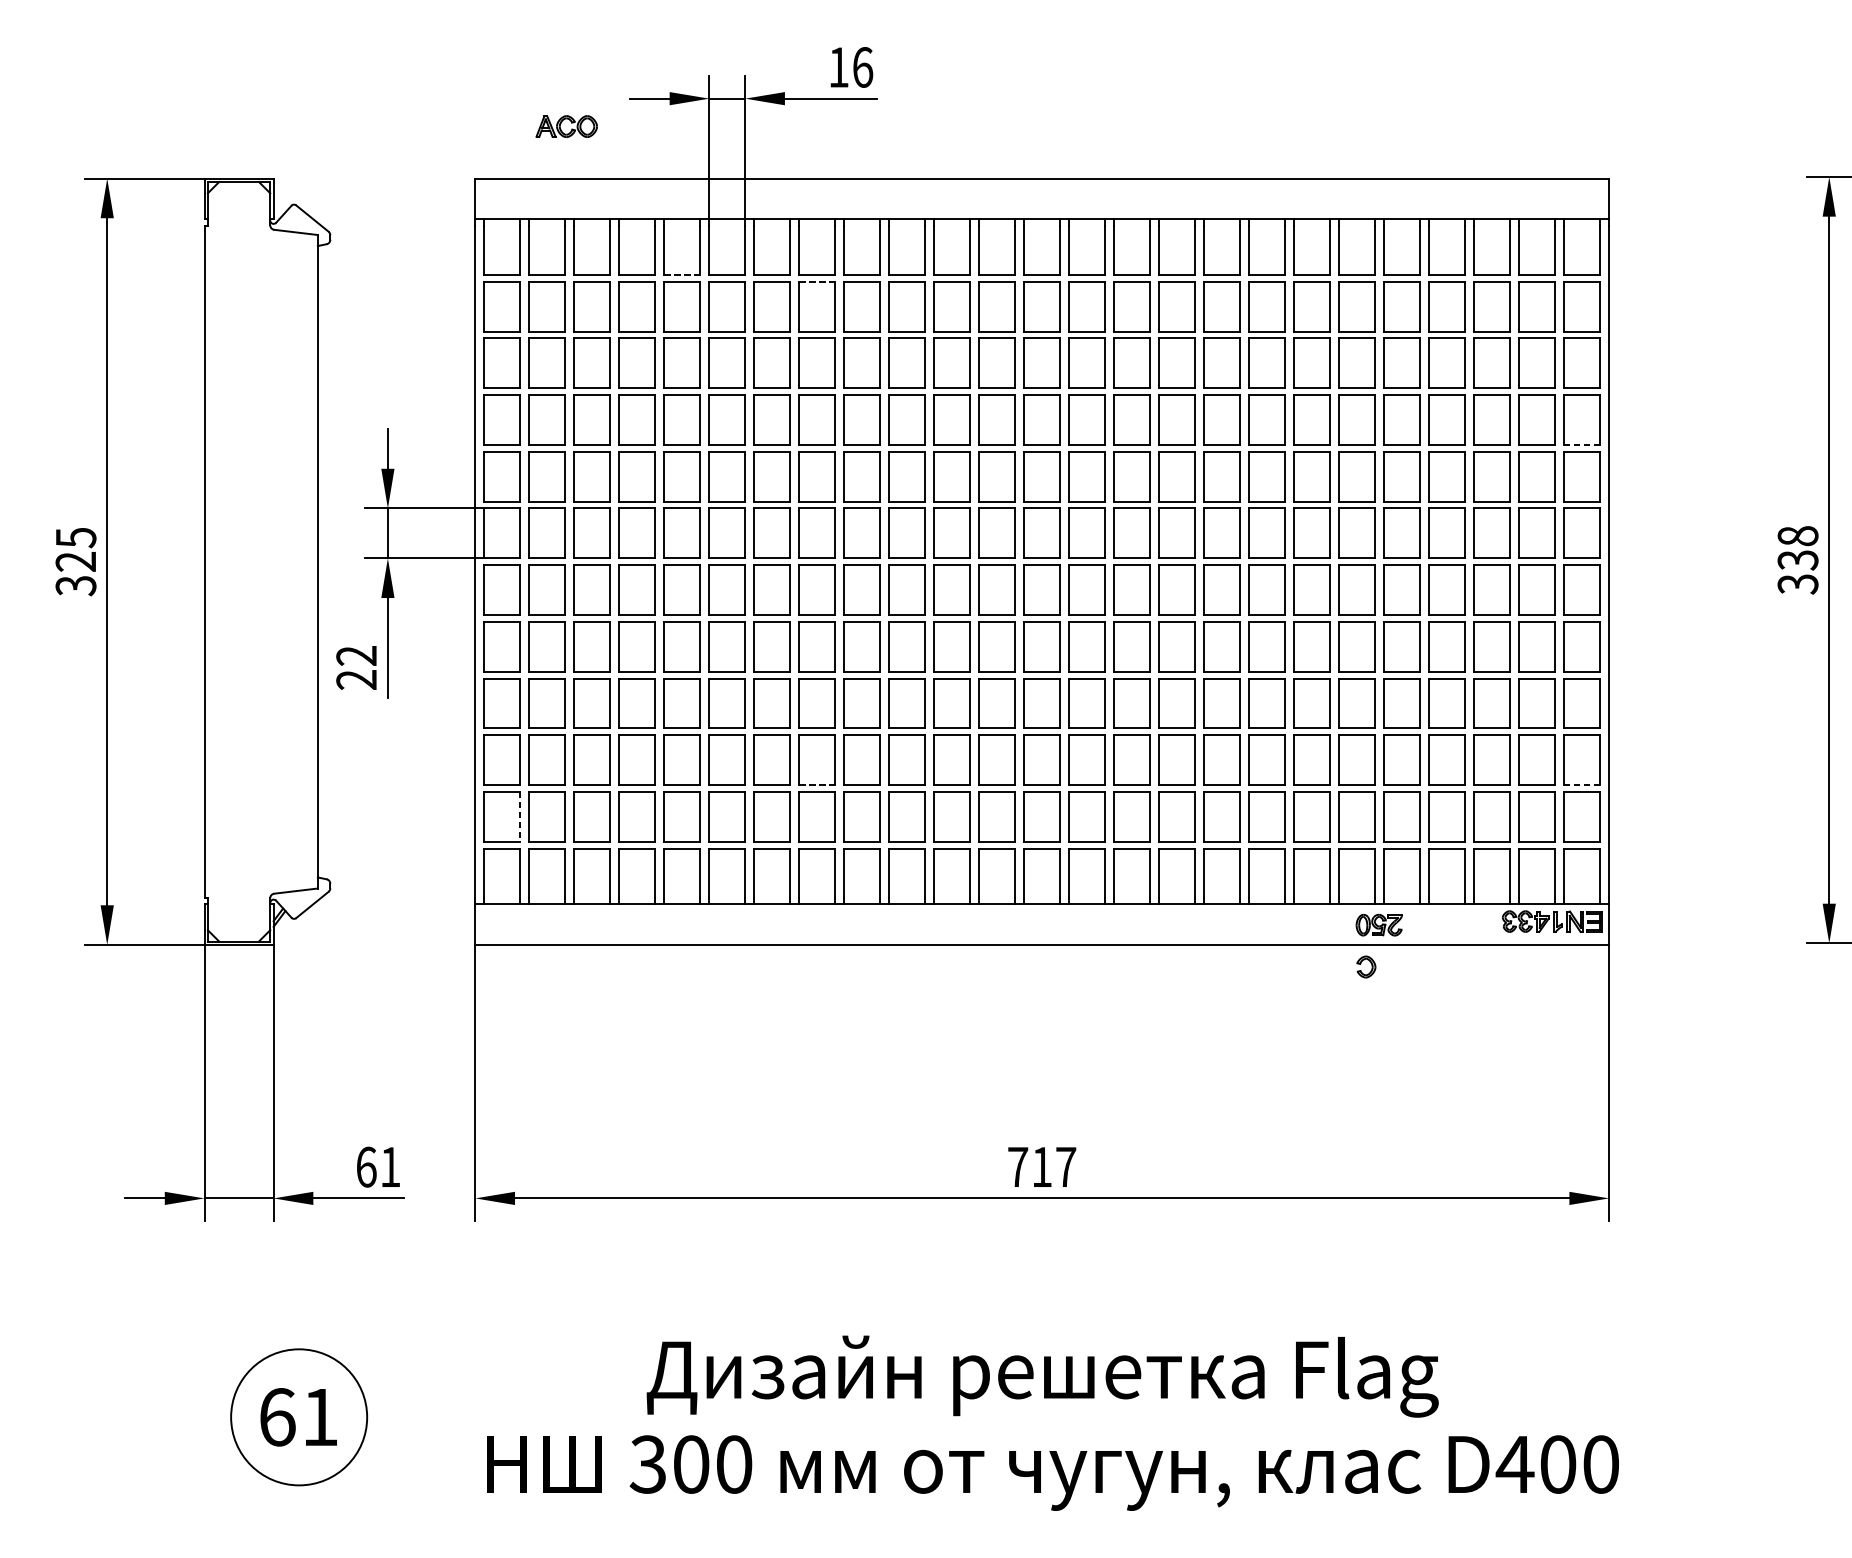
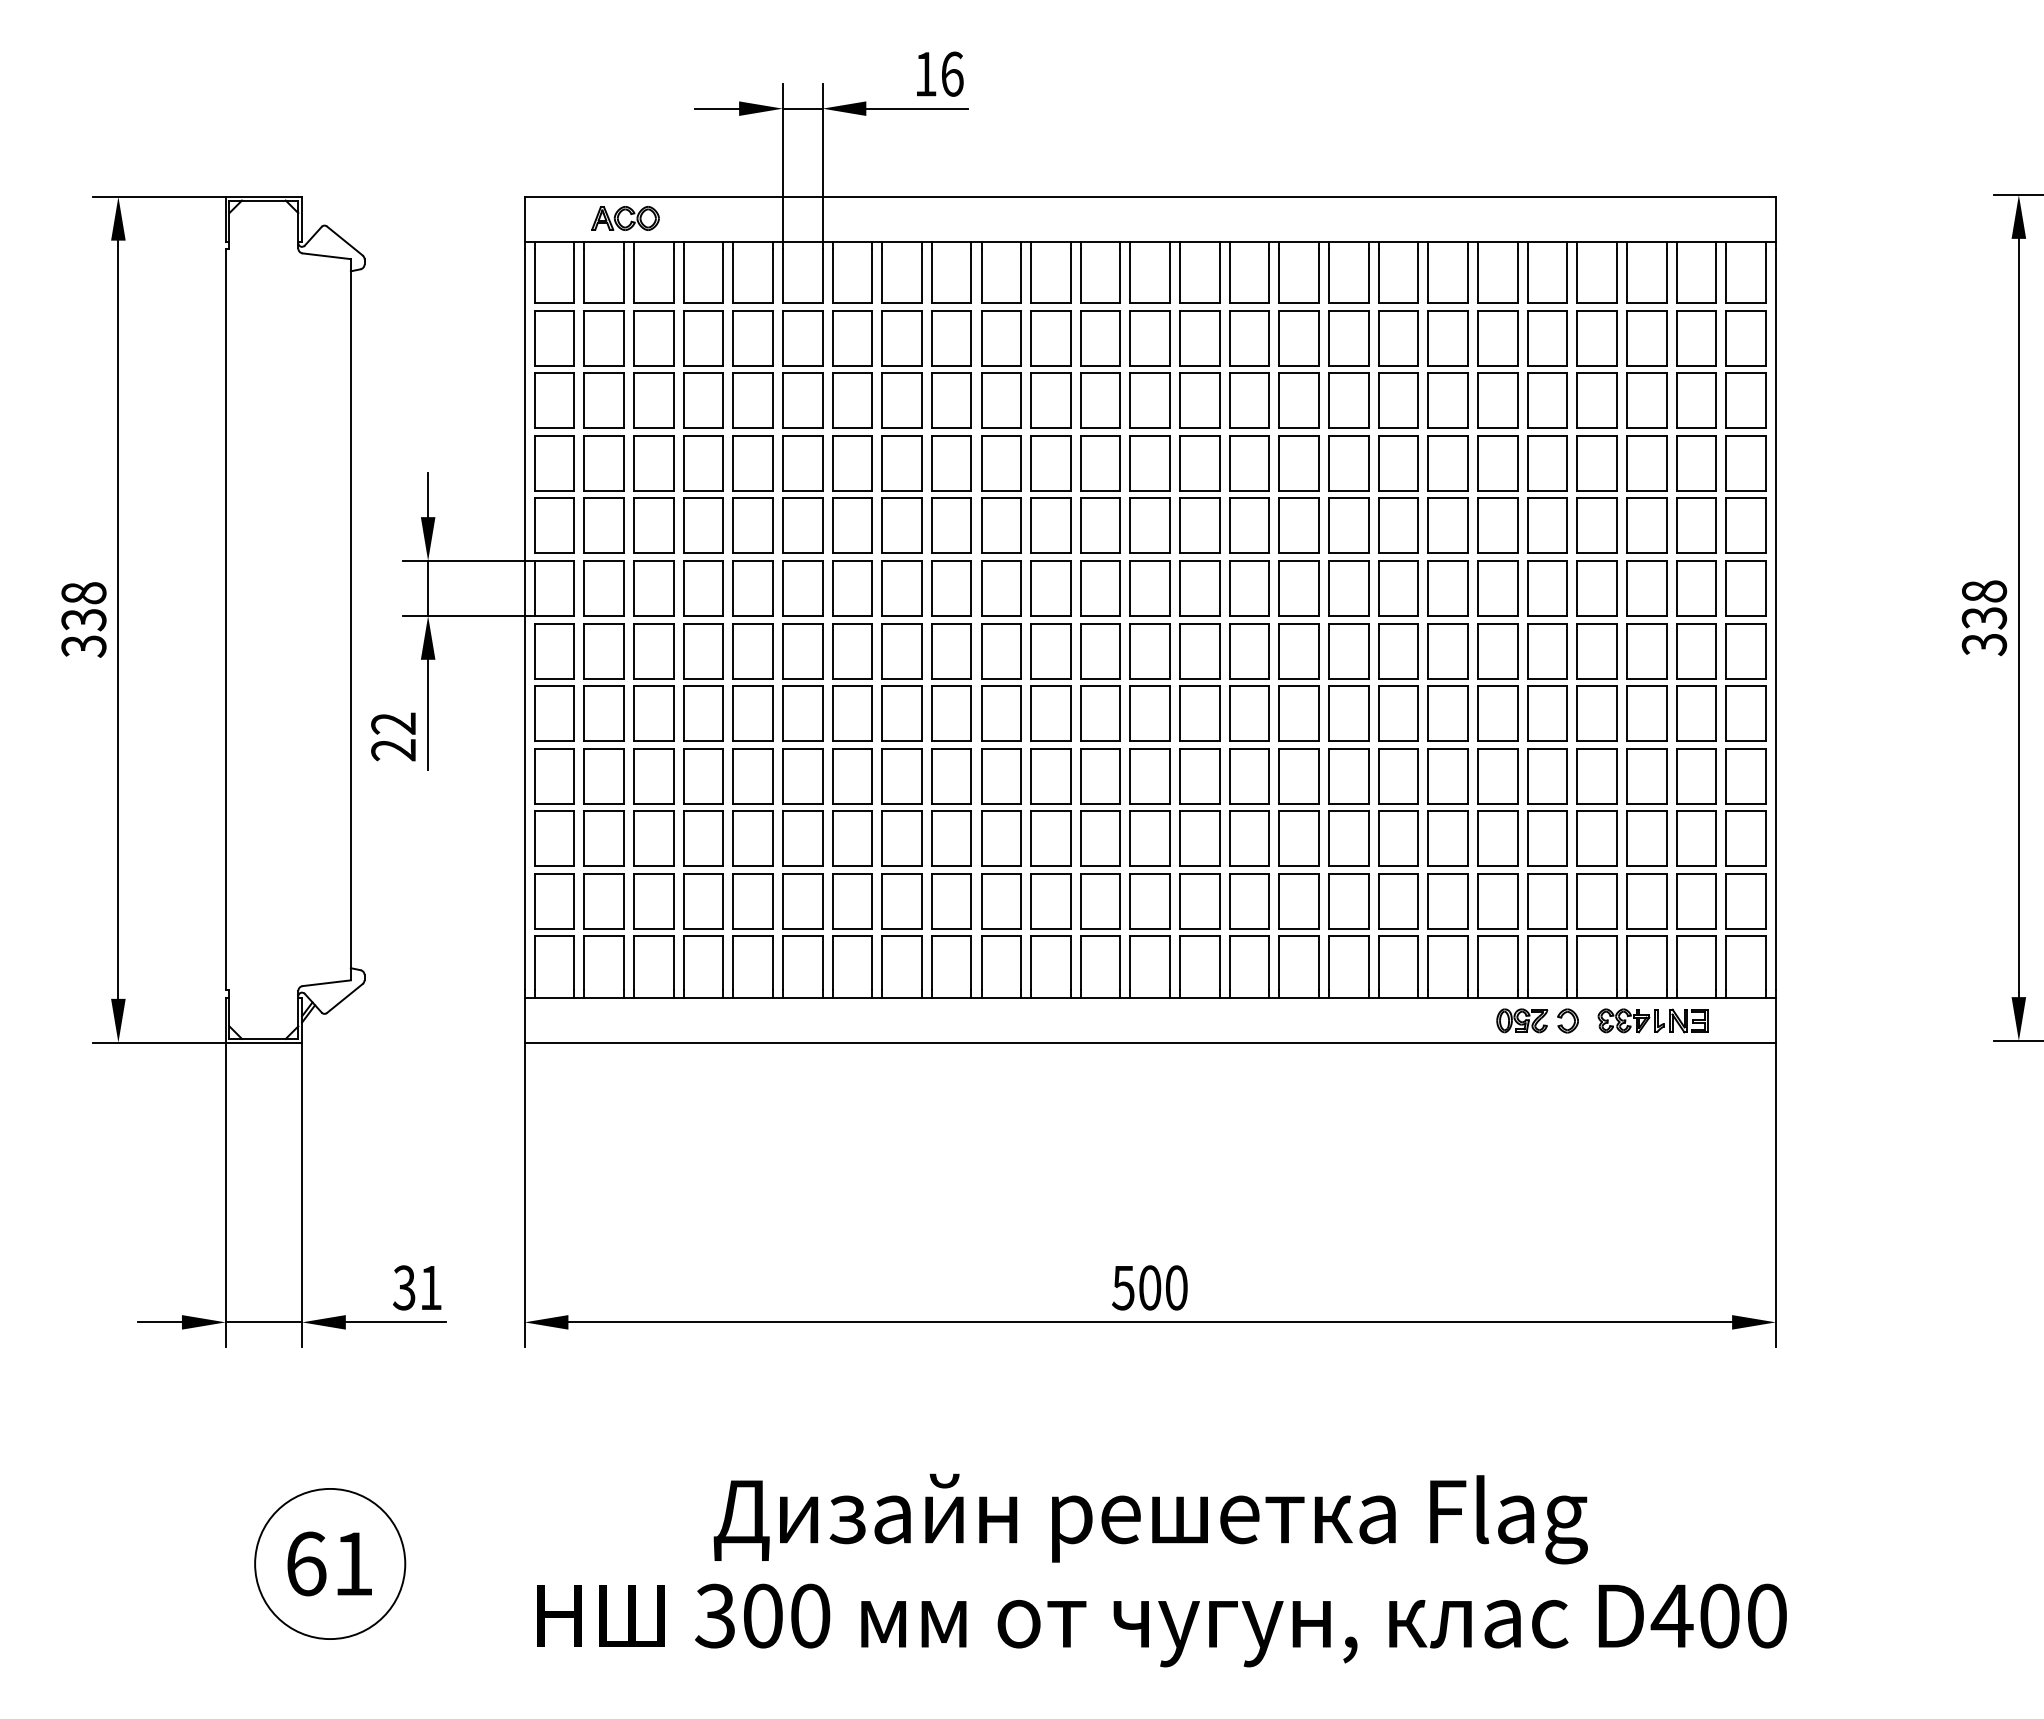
part: (566, 126) -> (625, 218), moved
line: (682, 275) -> (753, 303), dashed -> solid
line: (817, 281) -> (902, 310), dashed -> solid
line: (1582, 444) -> (1746, 490), dashed -> solid
text: (75, 549) -> (83, 606), 325 -> 338
line: (817, 785) -> (902, 866), dashed -> solid
line: (1582, 785) -> (1746, 866), dashed -> solid
line: (520, 817) -> (574, 901), dashed -> solid
part: (1551, 921) -> (1652, 1020), moved
part: (1365, 966) -> (1567, 1020), moved
text: (366, 1166) -> (404, 1287), 61 -> 31
text: (1041, 1166) -> (1149, 1287), 717 -> 500

